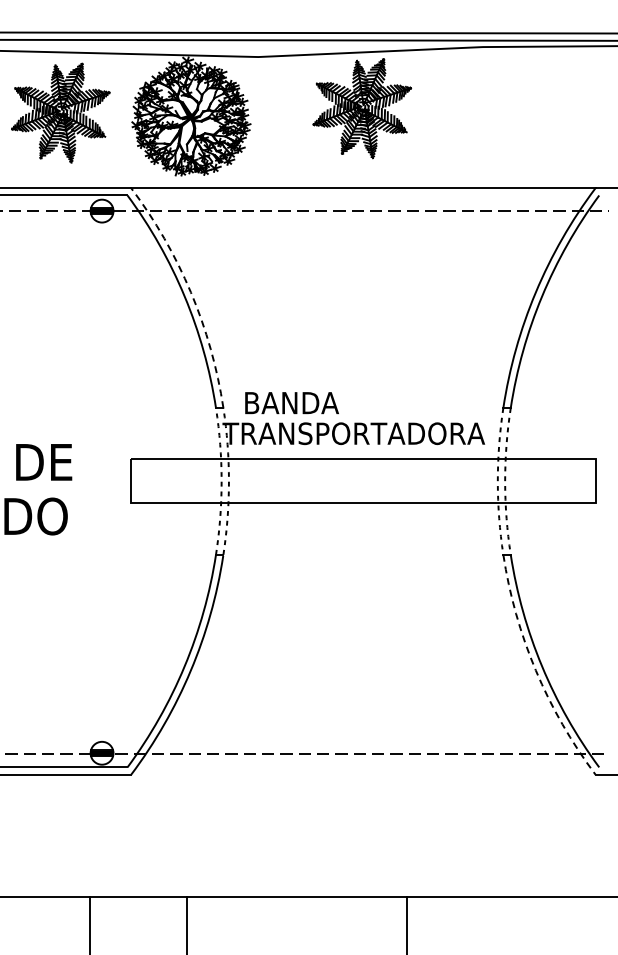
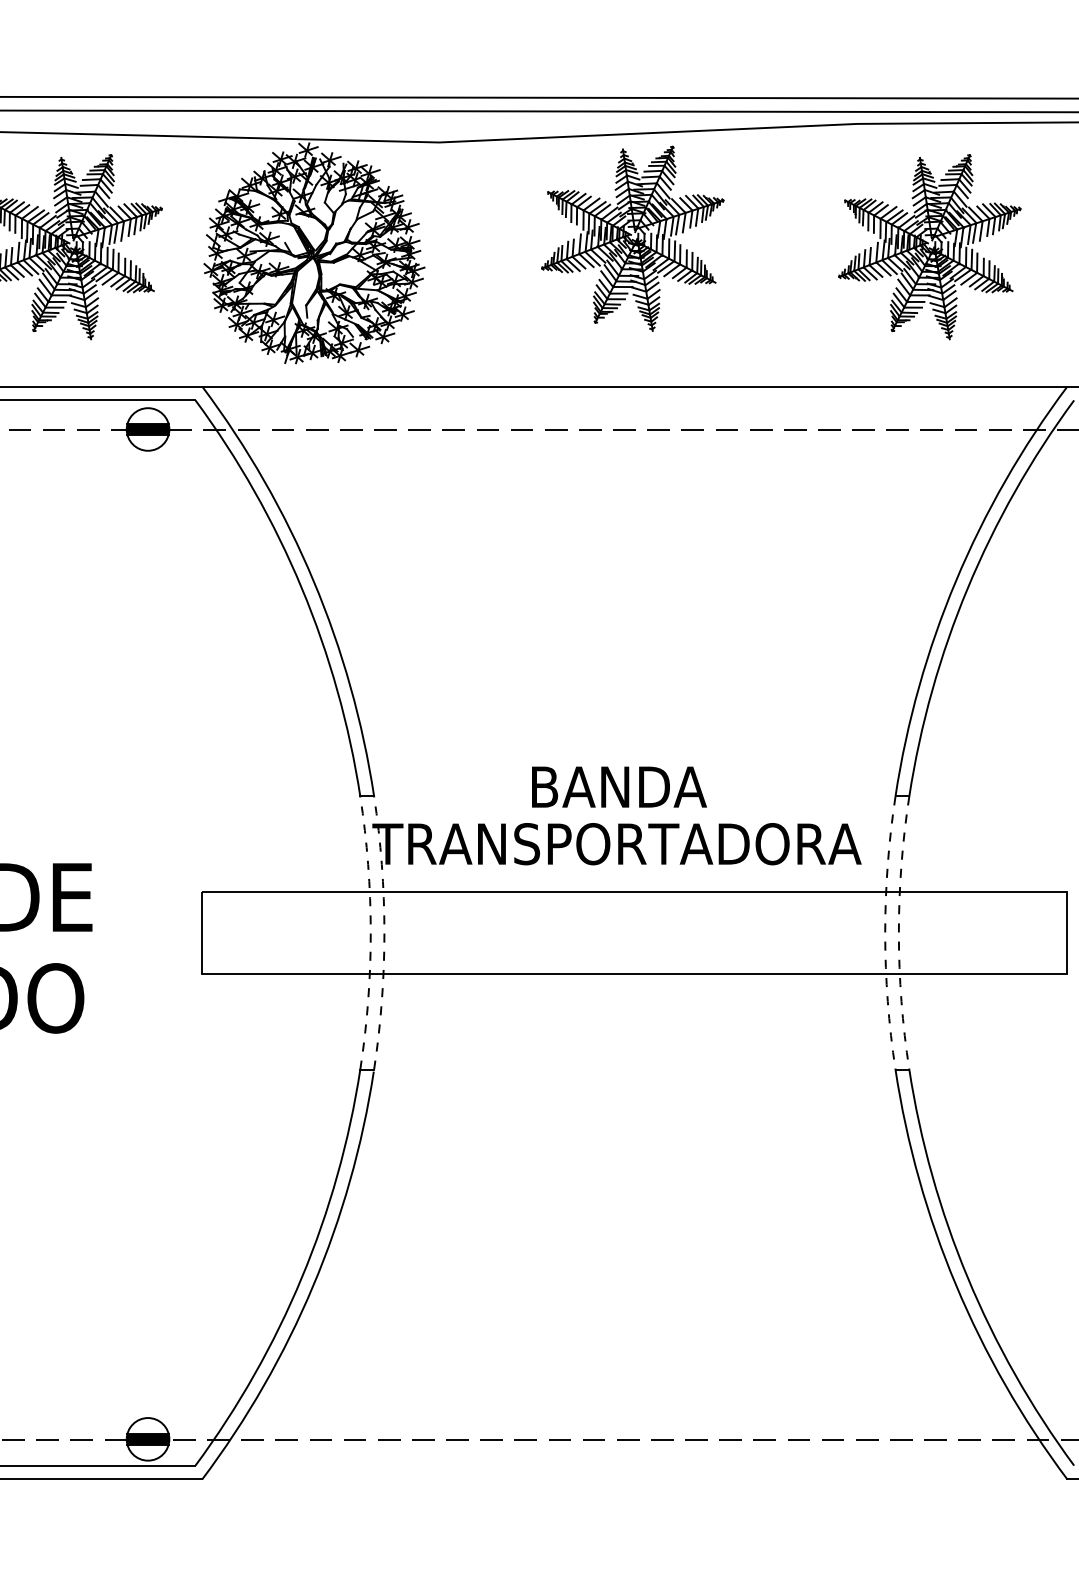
part: (521, 112) -> (929, 245), added
arc: (190, 292) -> (312, 581), dashed -> solid
text: (291, 403) -> (618, 787), moved
arc: (535, 670) -> (955, 1285), dashed -> solid

